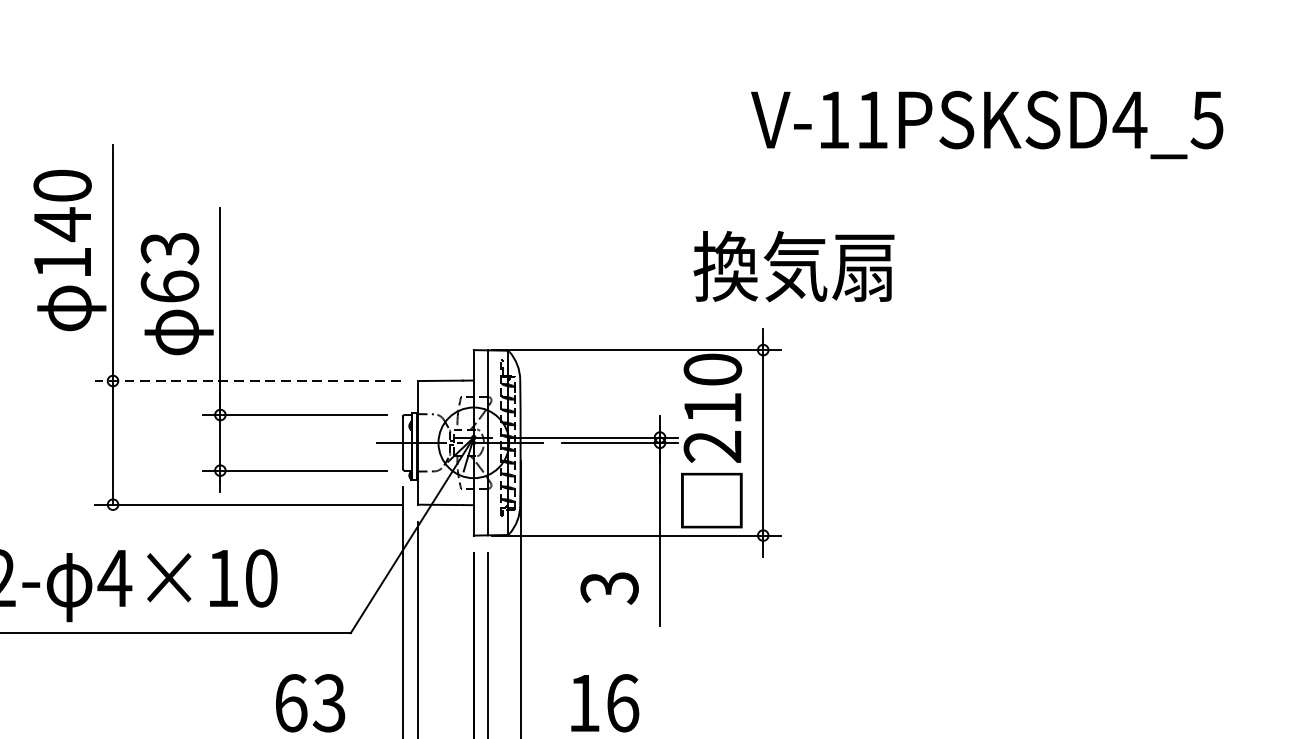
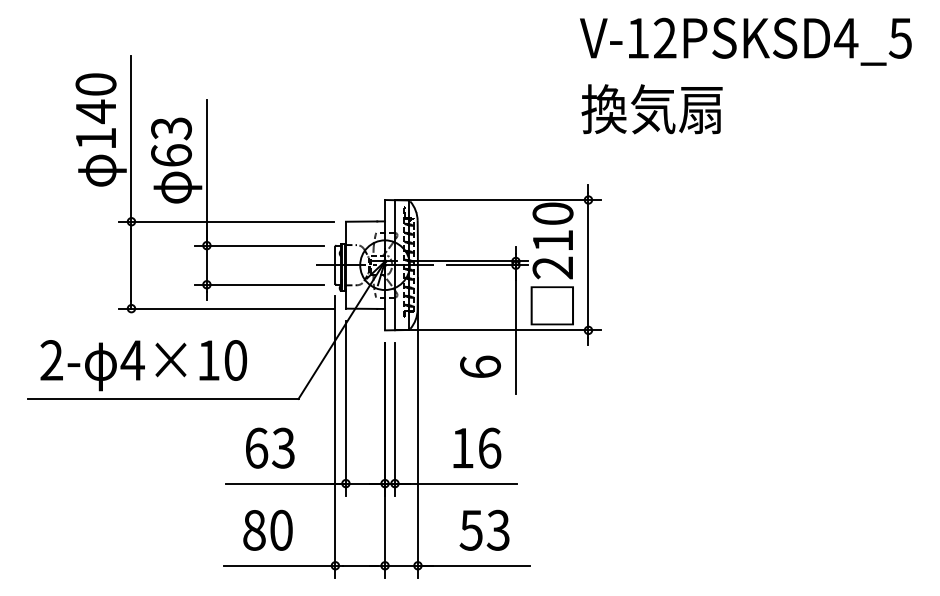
text: (872, 118) -> (665, 37), V-11PSKSD4_5 -> V-12PSKSD4_5
text: (793, 266) -> (651, 109), moved
line: (246, 380) -> (225, 221), dashed -> solid
text: (609, 586) -> (480, 366), 3 -> 6

